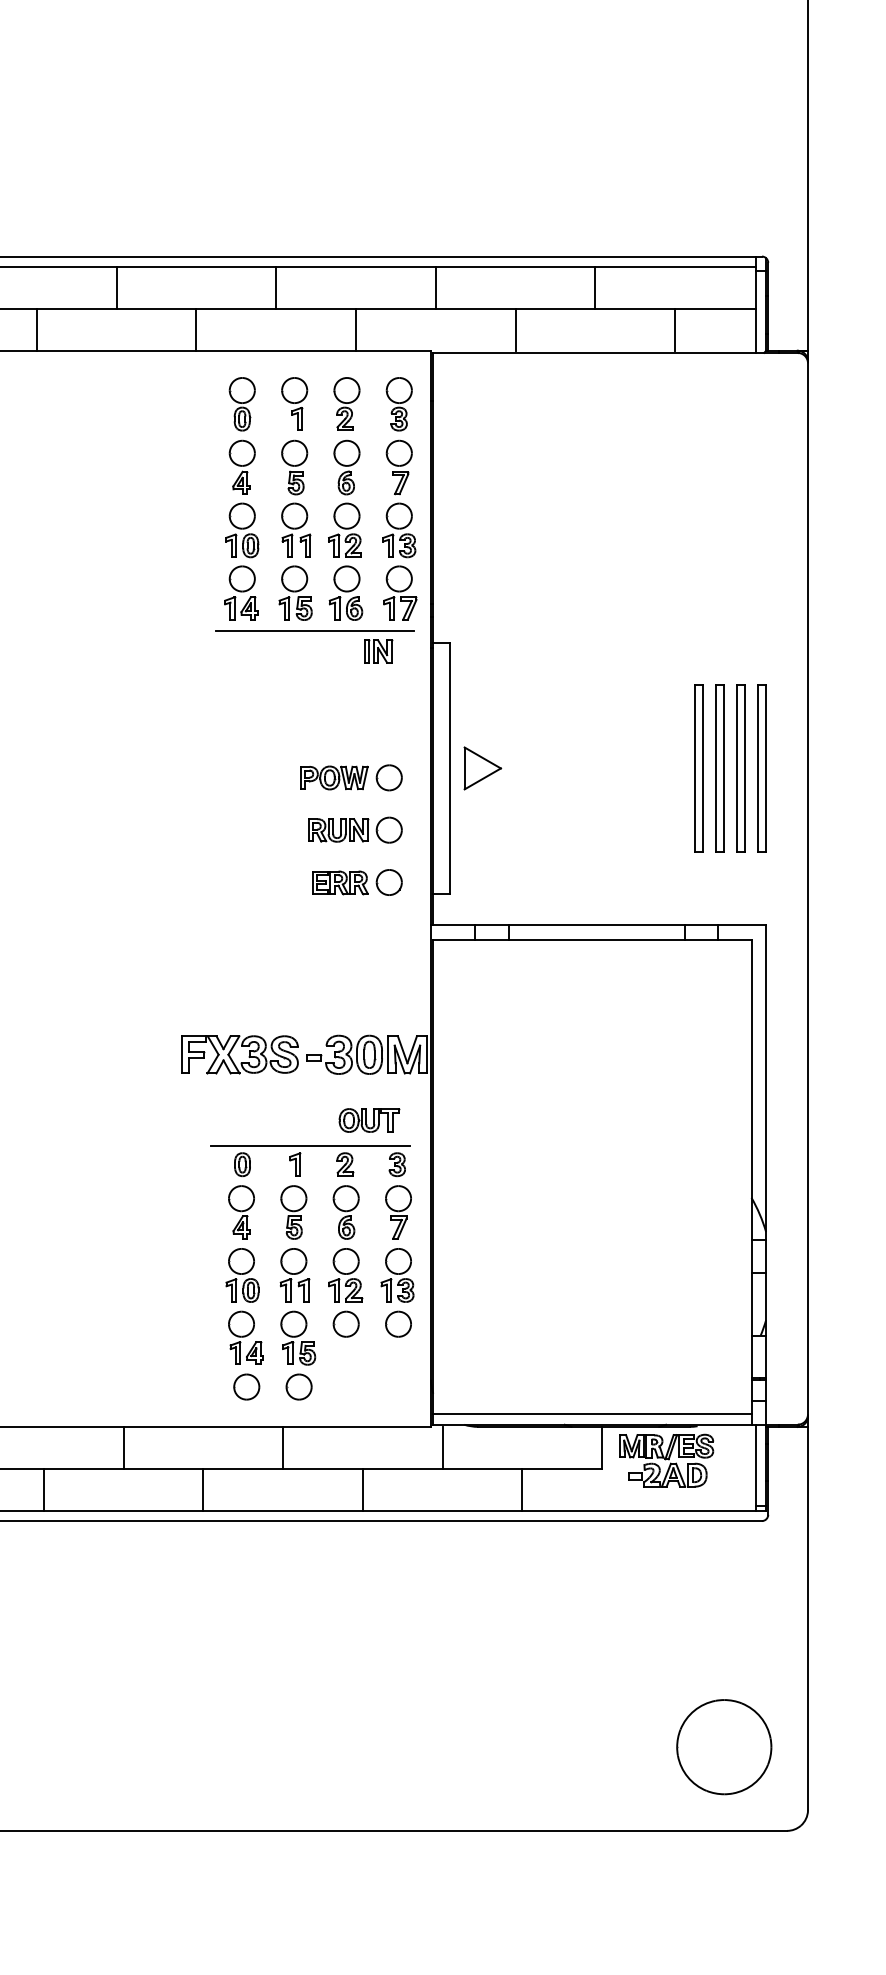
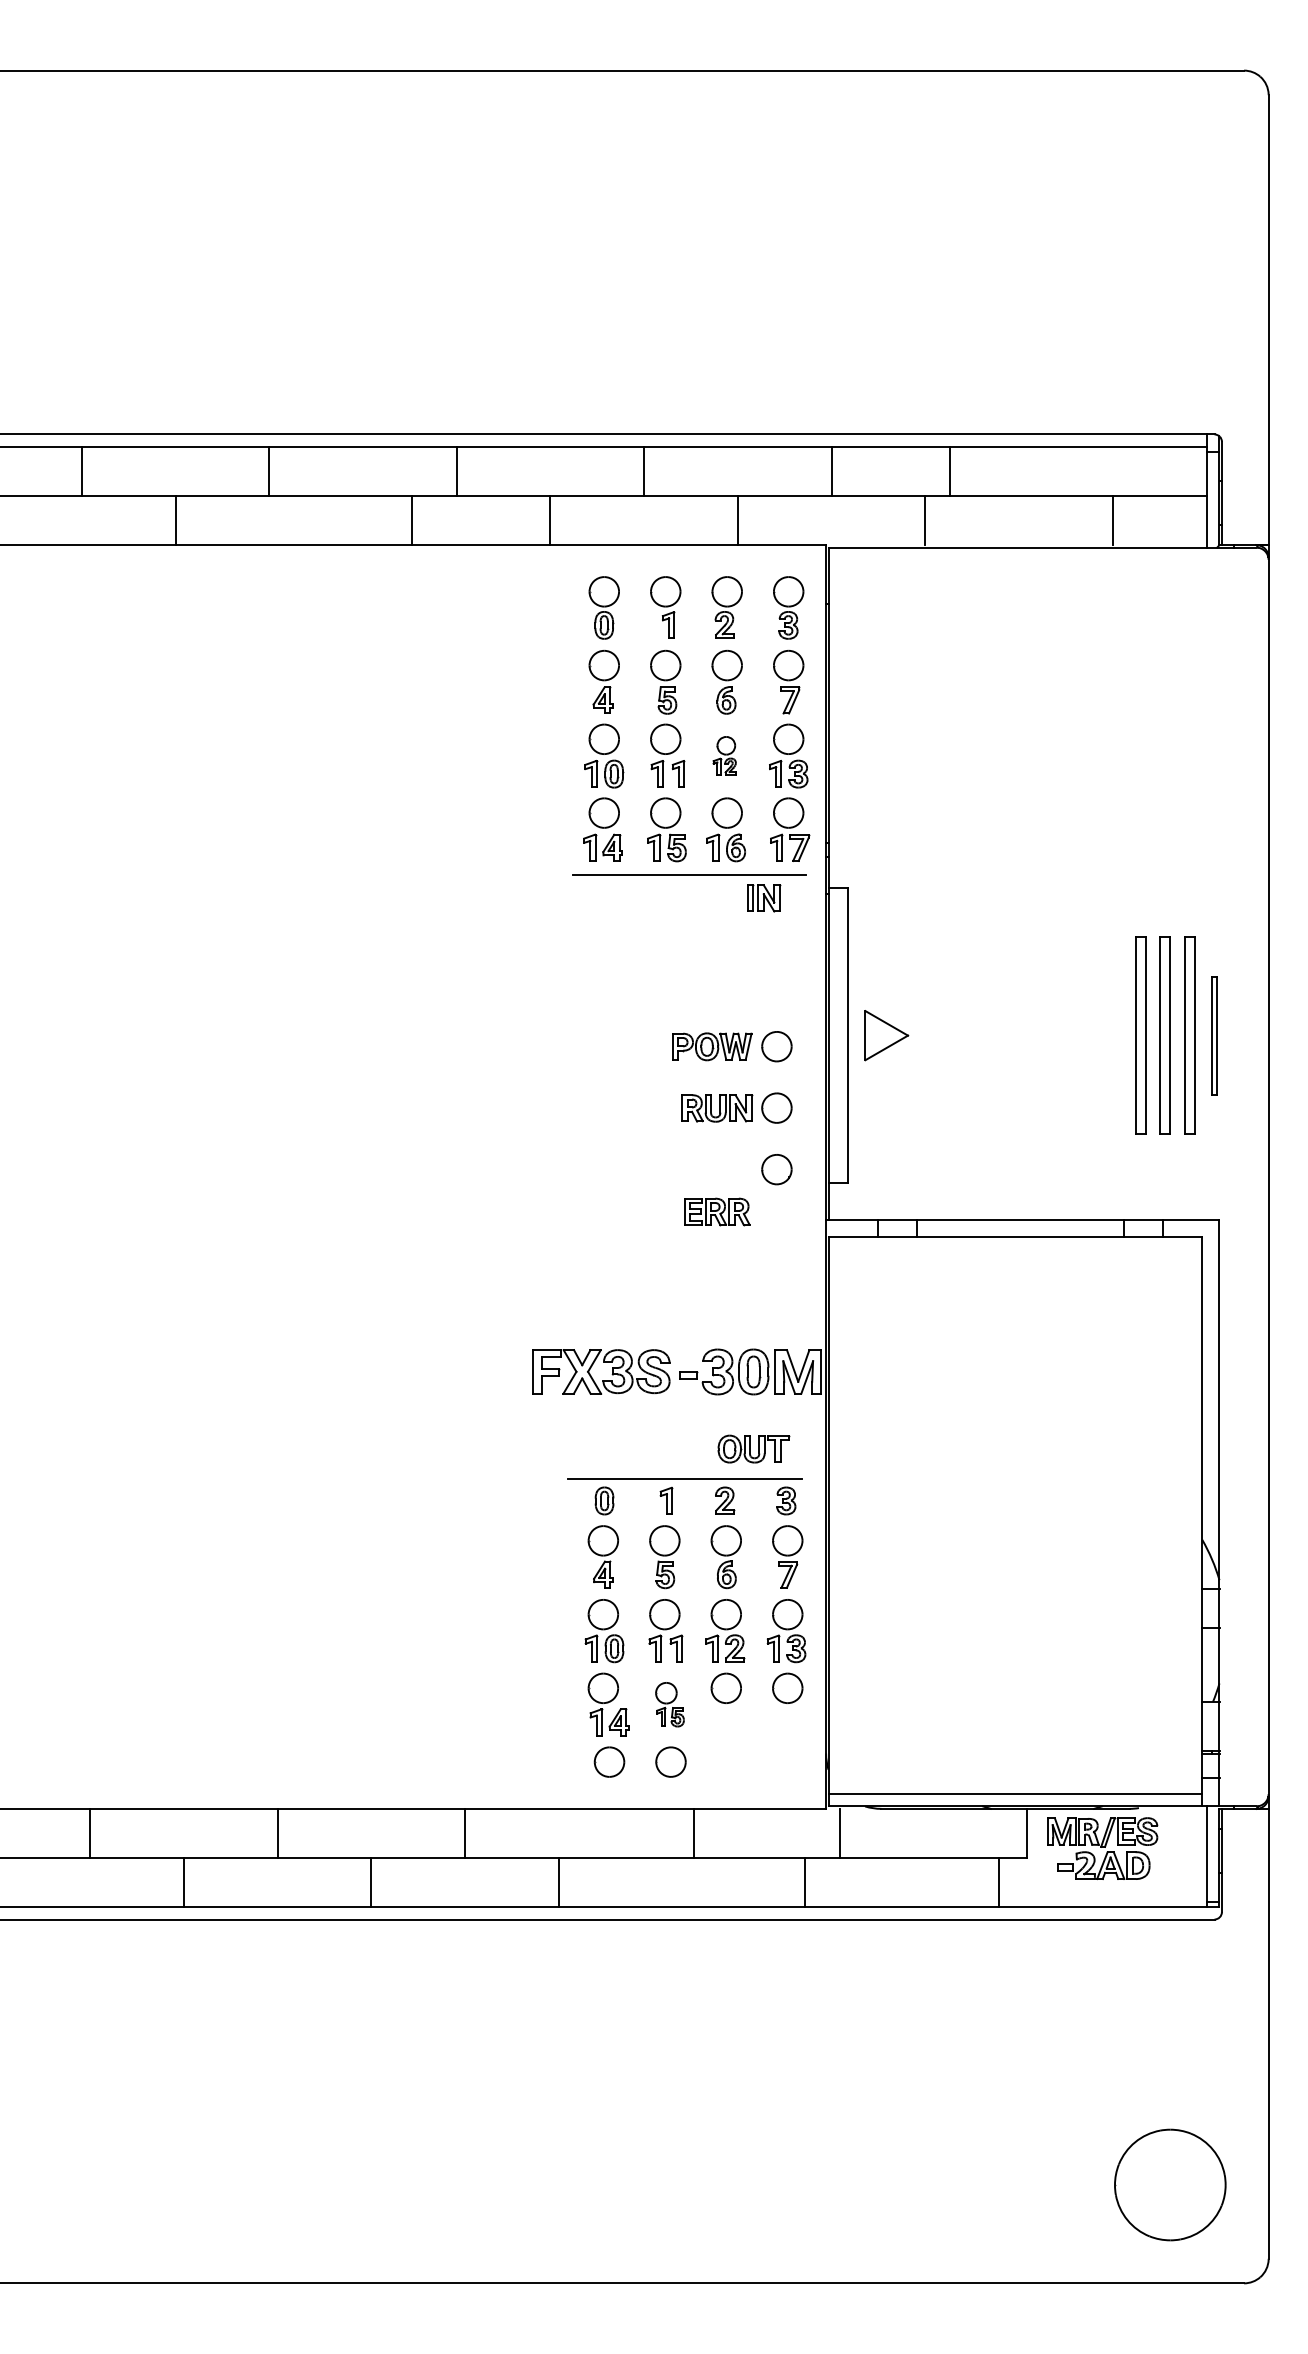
line: (595, 287) -> (949, 470), moved
line: (37, 329) -> (412, 520), moved
part: (344, 529) -> (724, 755), size x0.6
part: (761, 768) -> (1214, 1035), size x0.6
part: (340, 882) -> (717, 1211), moved
part: (297, 1337) -> (669, 1704), size x0.7
line: (283, 1447) -> (694, 1833), moved
line: (362, 1489) -> (804, 1882), moved
line: (522, 1489) -> (999, 1882), moved

